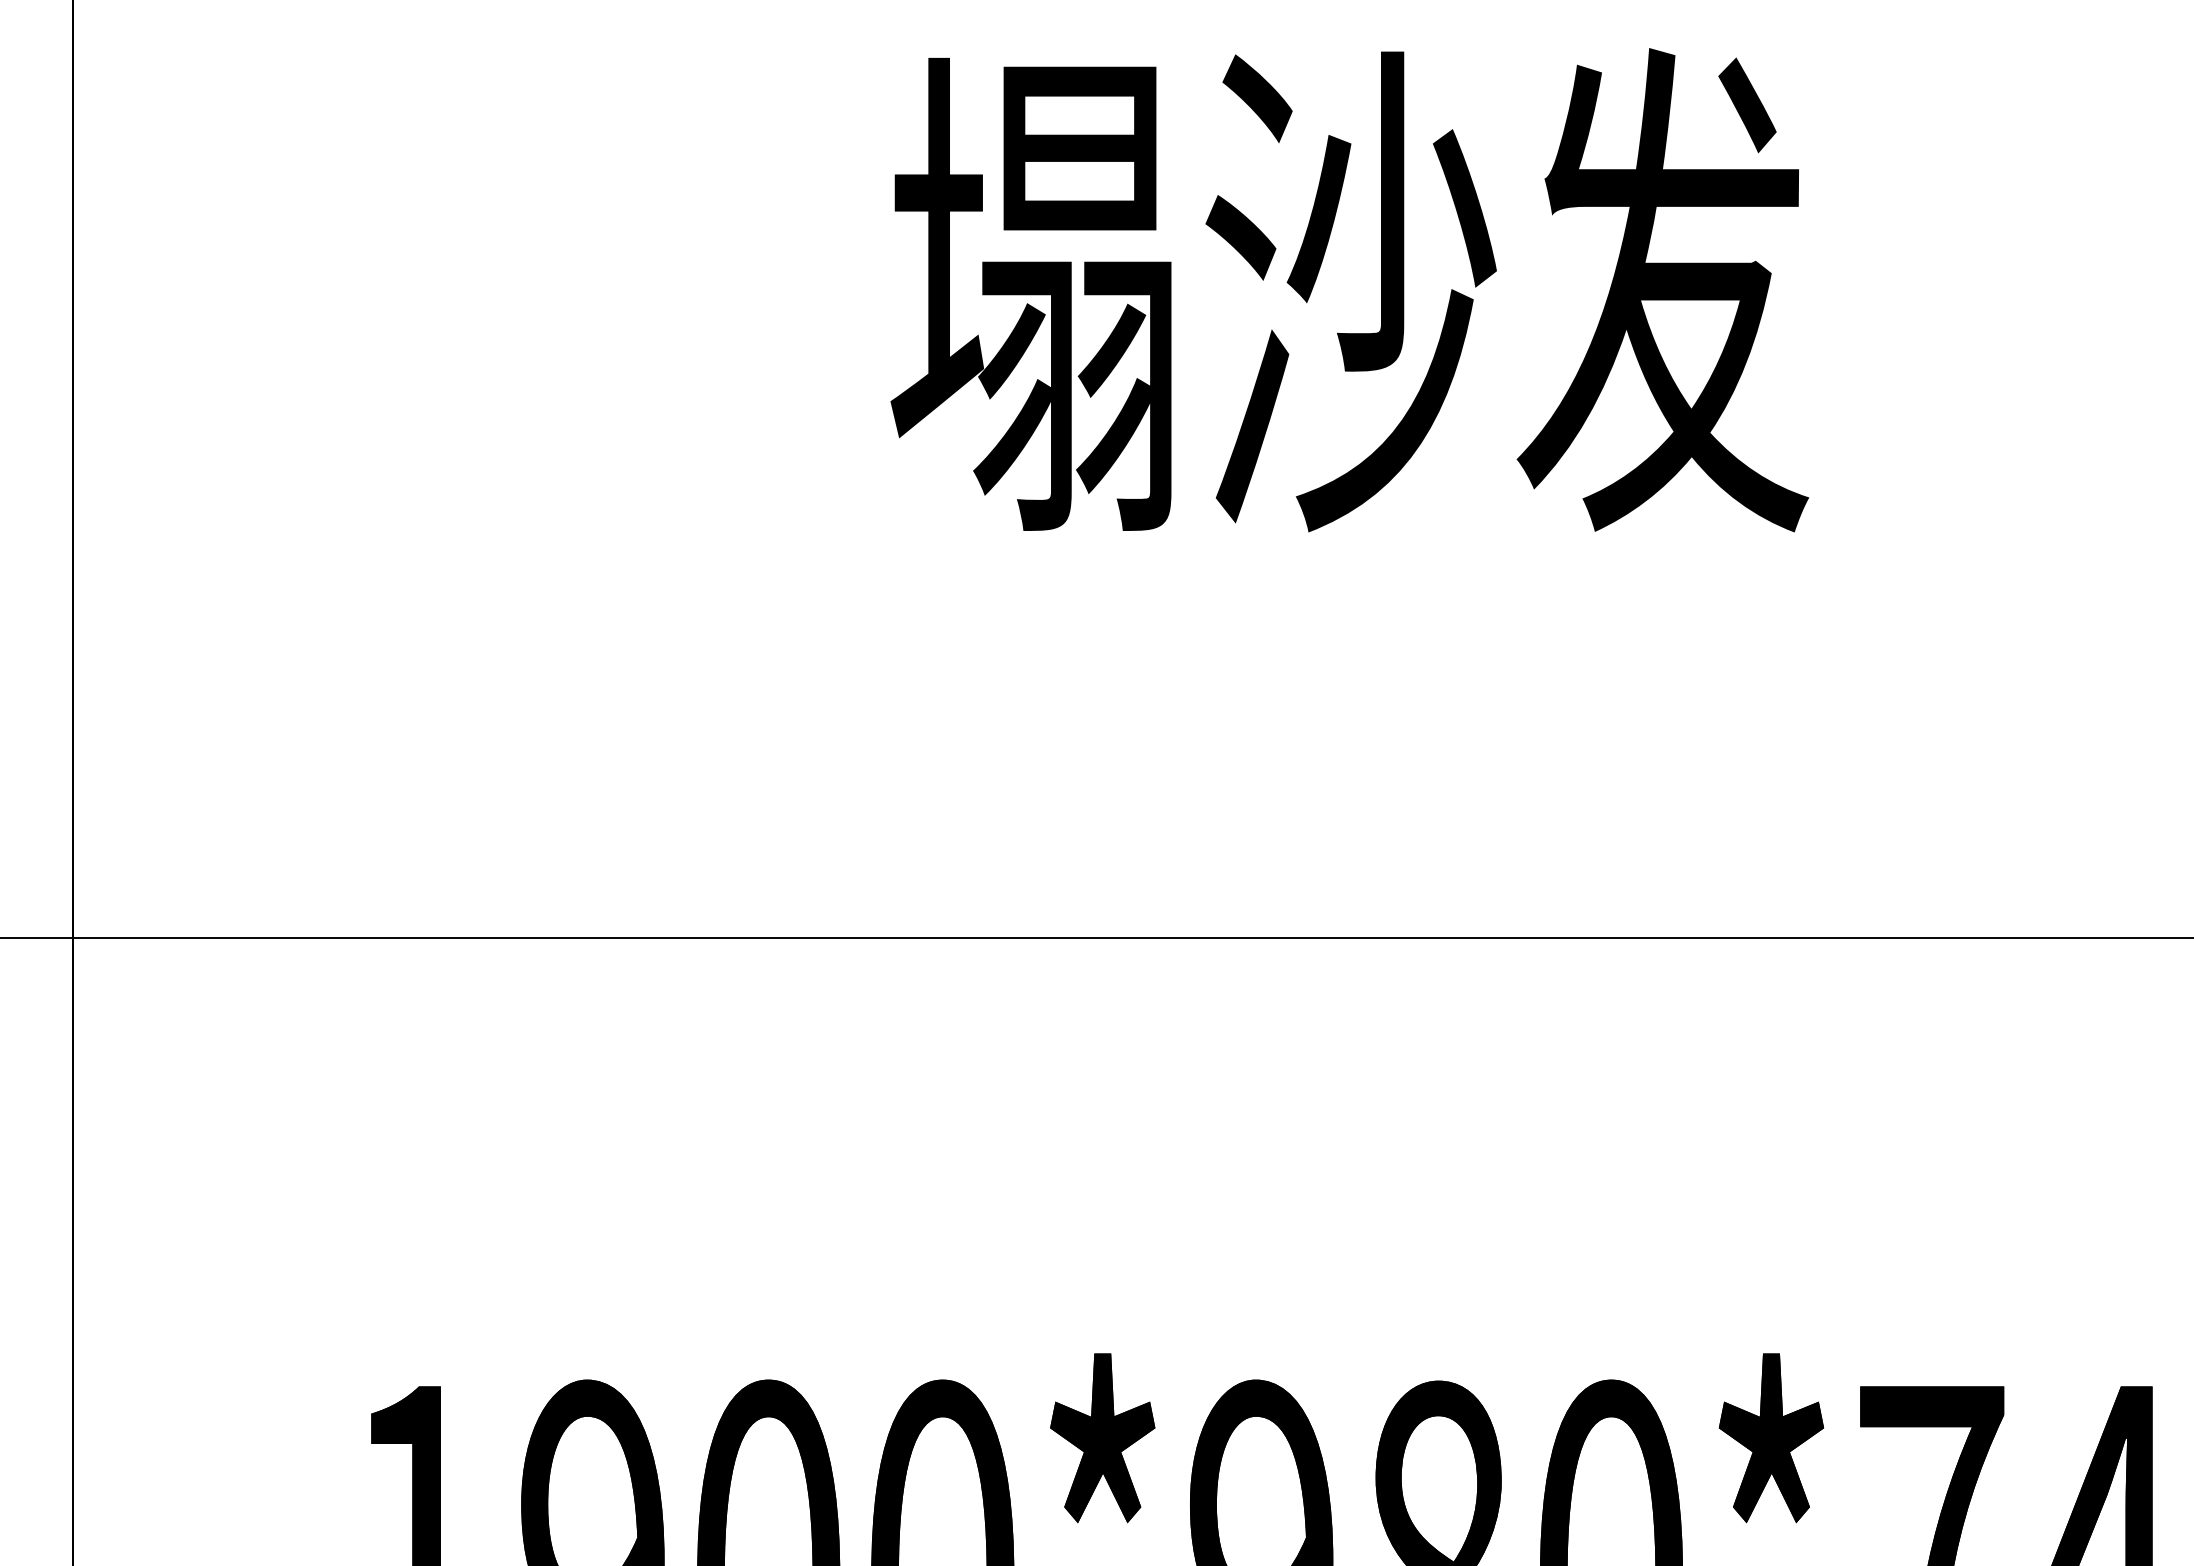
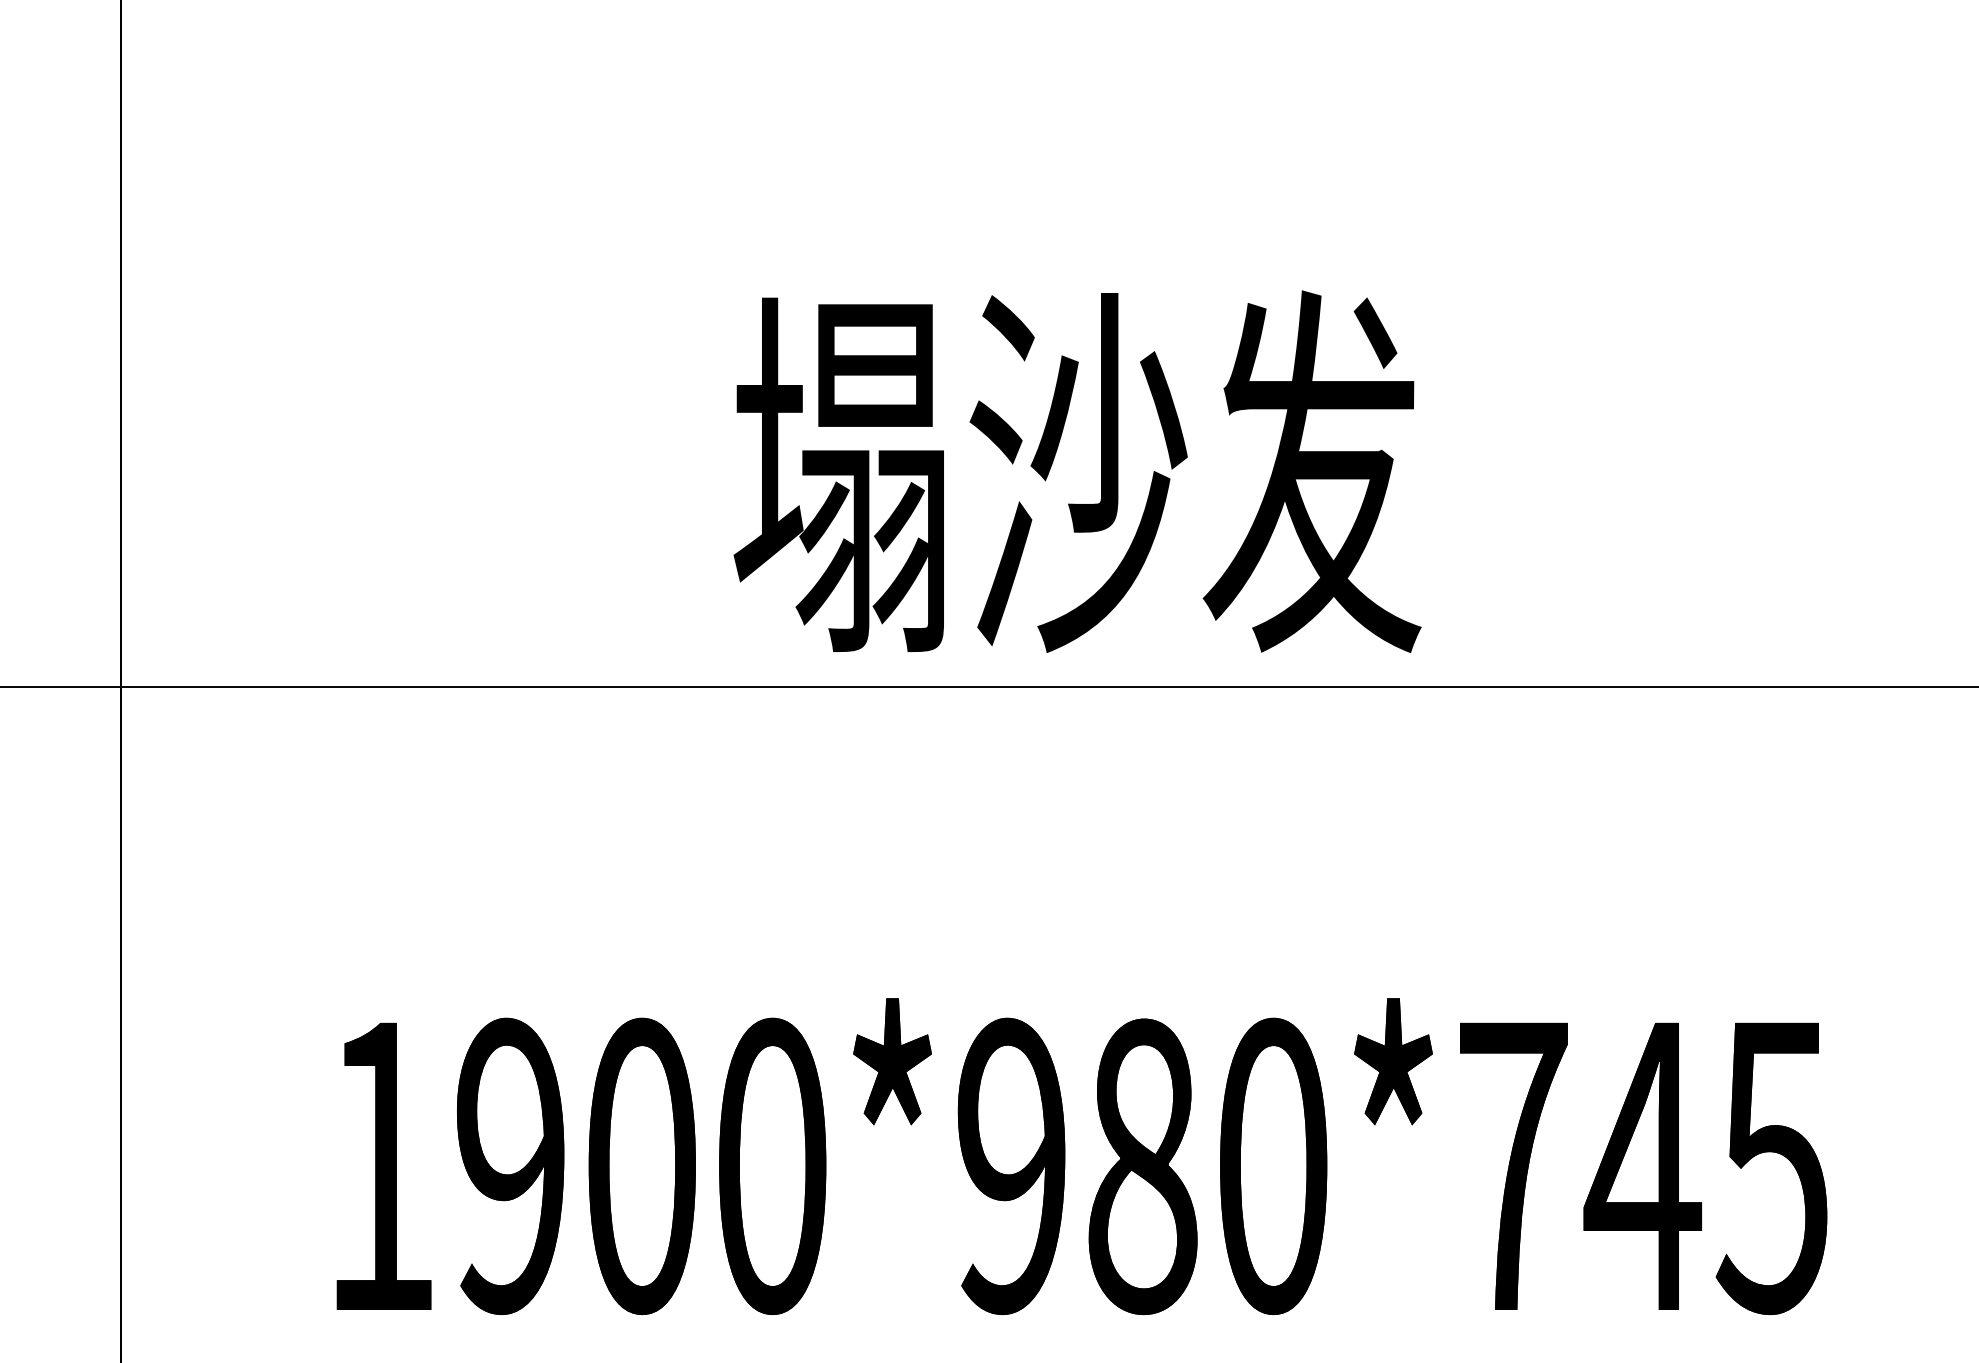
text: (1349, 289) -> (1077, 471), moved

